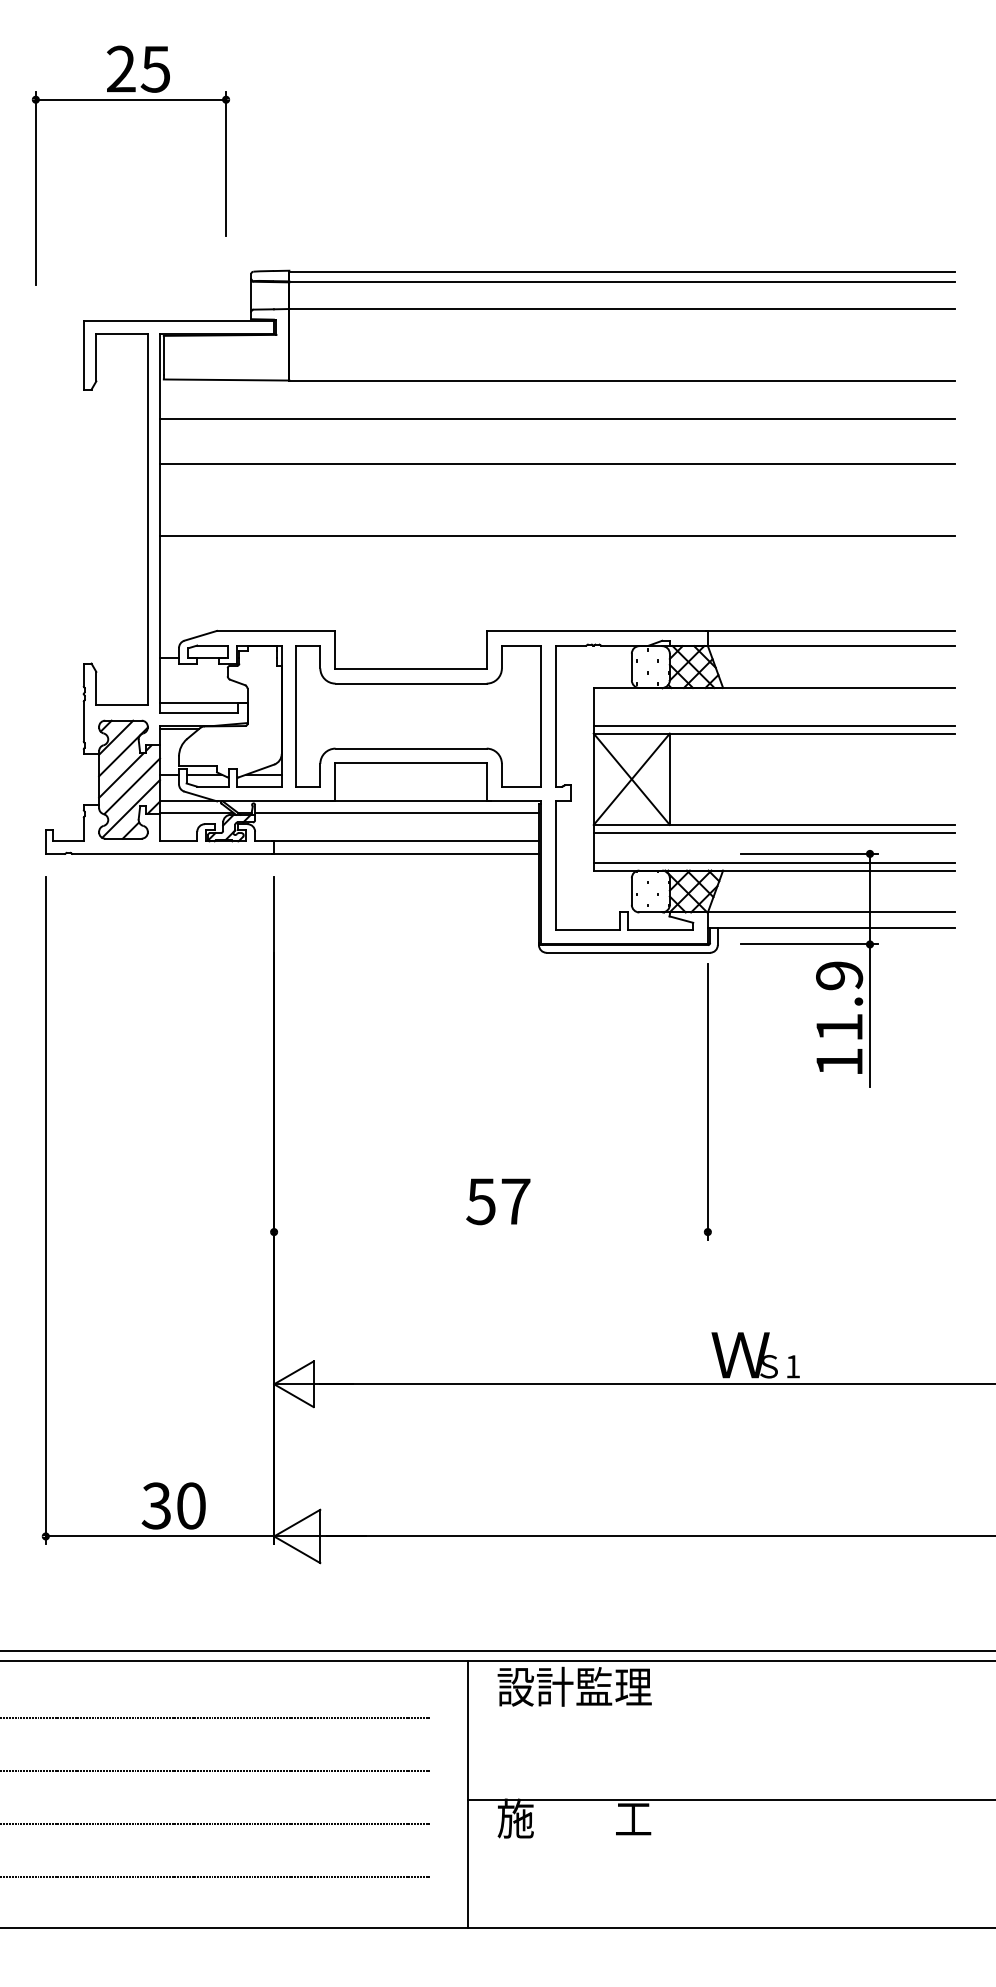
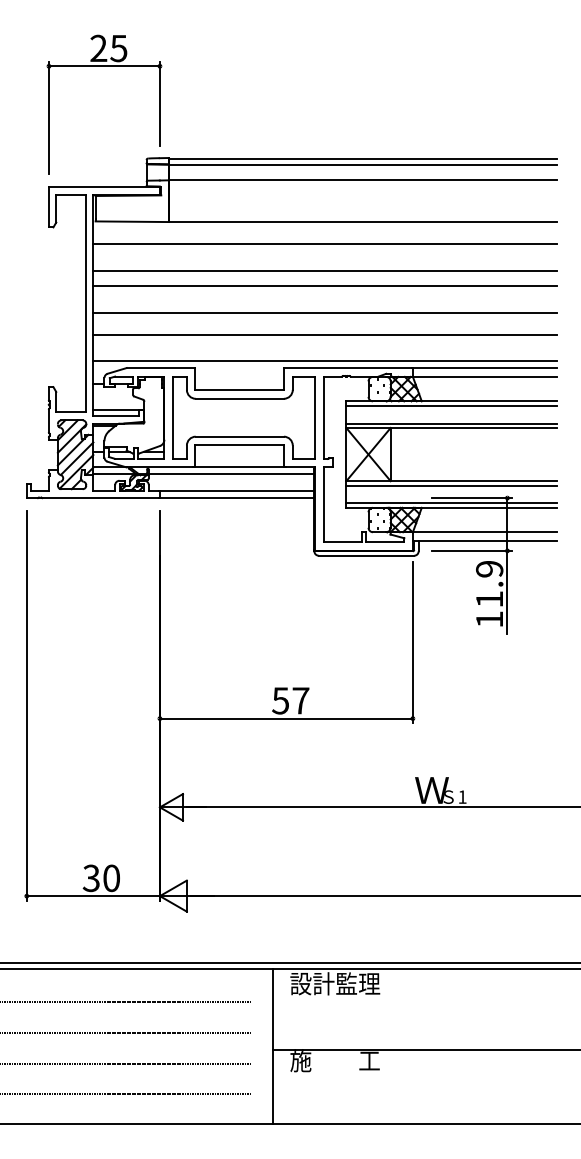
part: (131, 100) -> (104, 66), moved
line: (558, 491) -> (325, 286), added
line: (558, 573) -> (325, 334), added
line: (558, 619) -> (325, 361), added
line: (774, 695) -> (451, 405), added
line: (489, 1231) -> (285, 718), added

